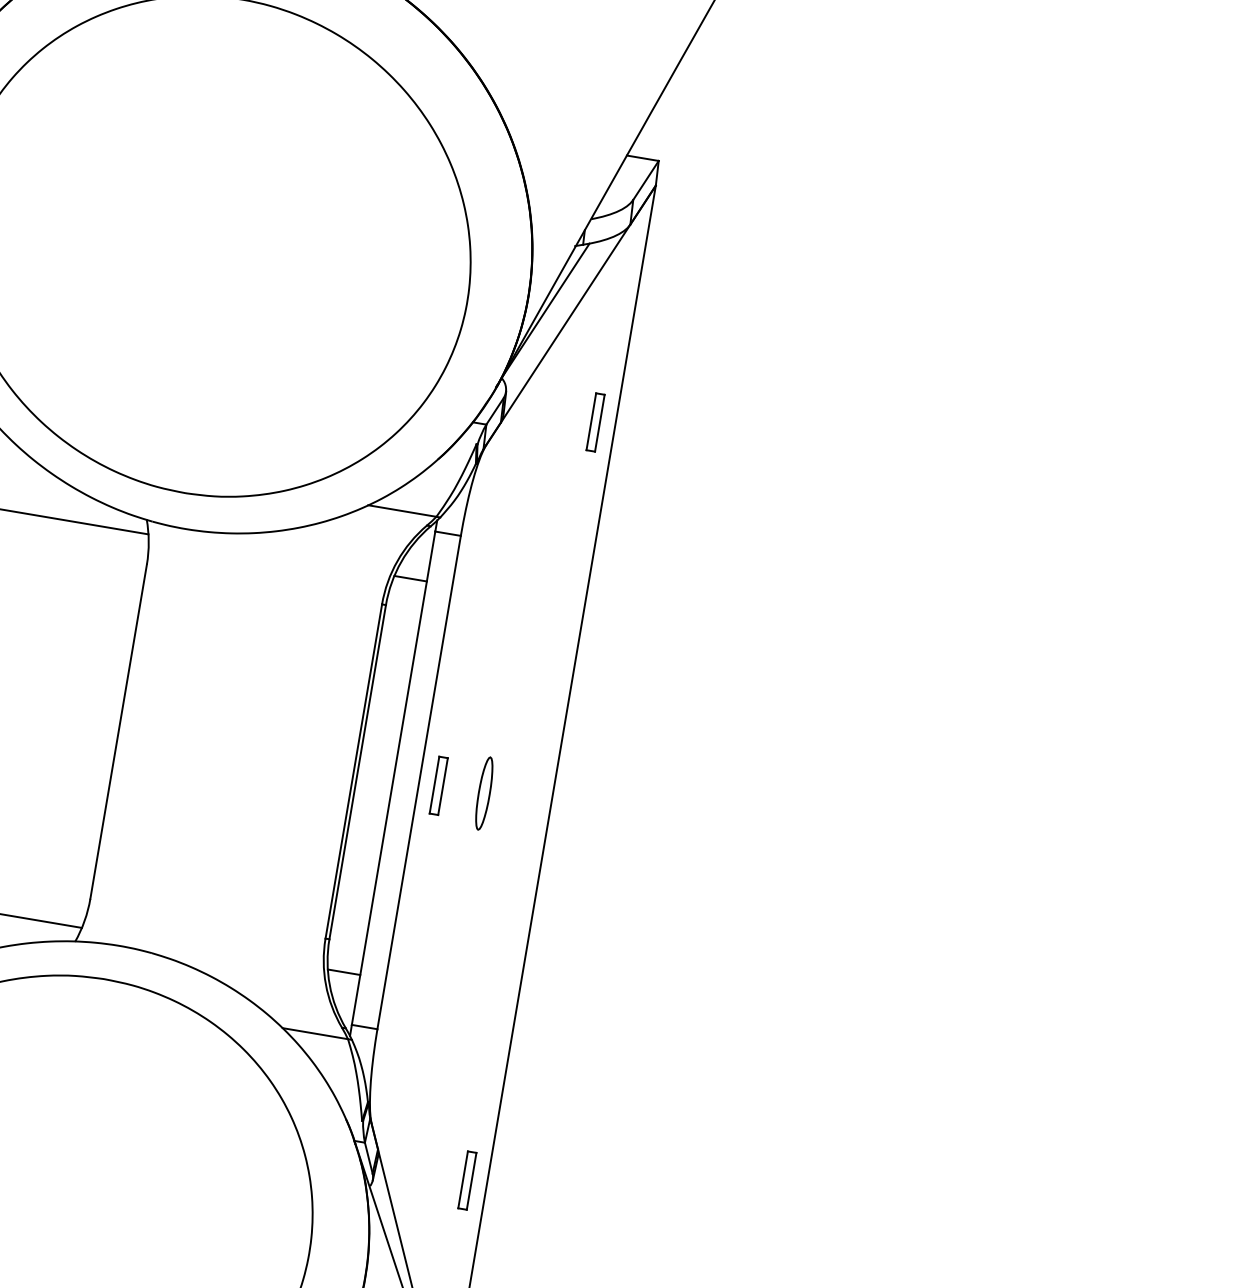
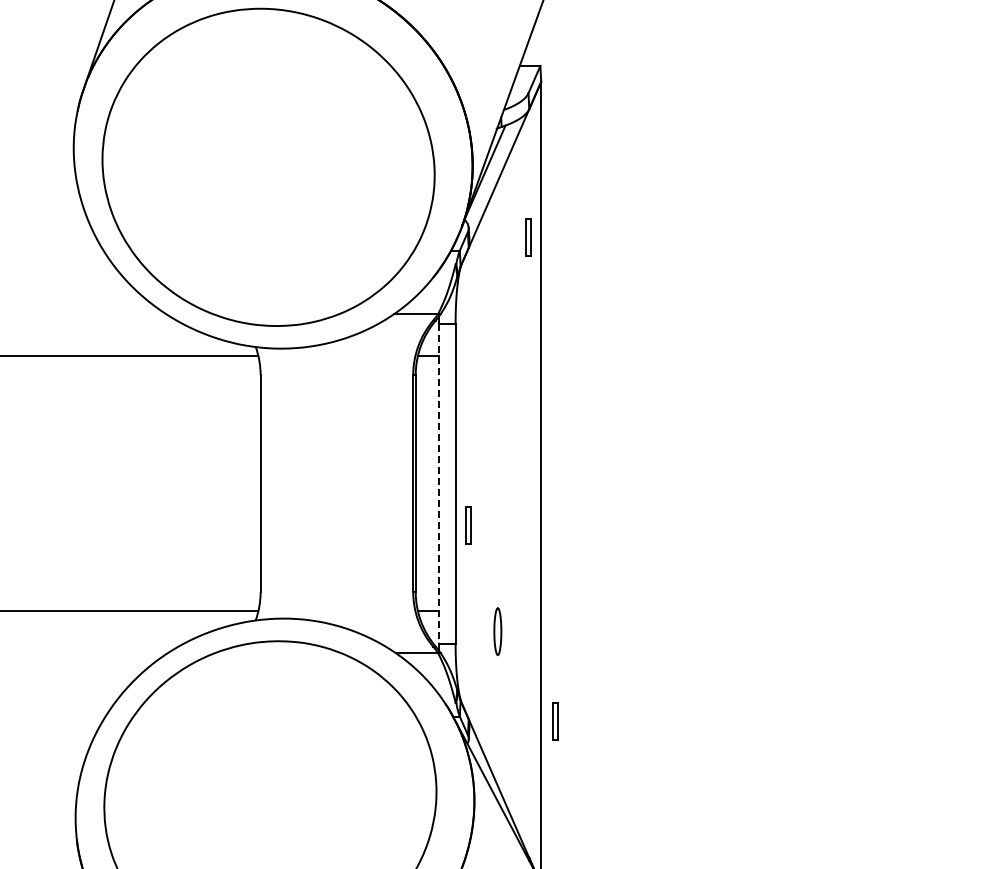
line: (394, 779) -> (439, 484), solid -> dashed
part: (439, 785) -> (468, 525), moved
part: (483, 793) -> (497, 631), moved
part: (467, 1180) -> (555, 721), moved

